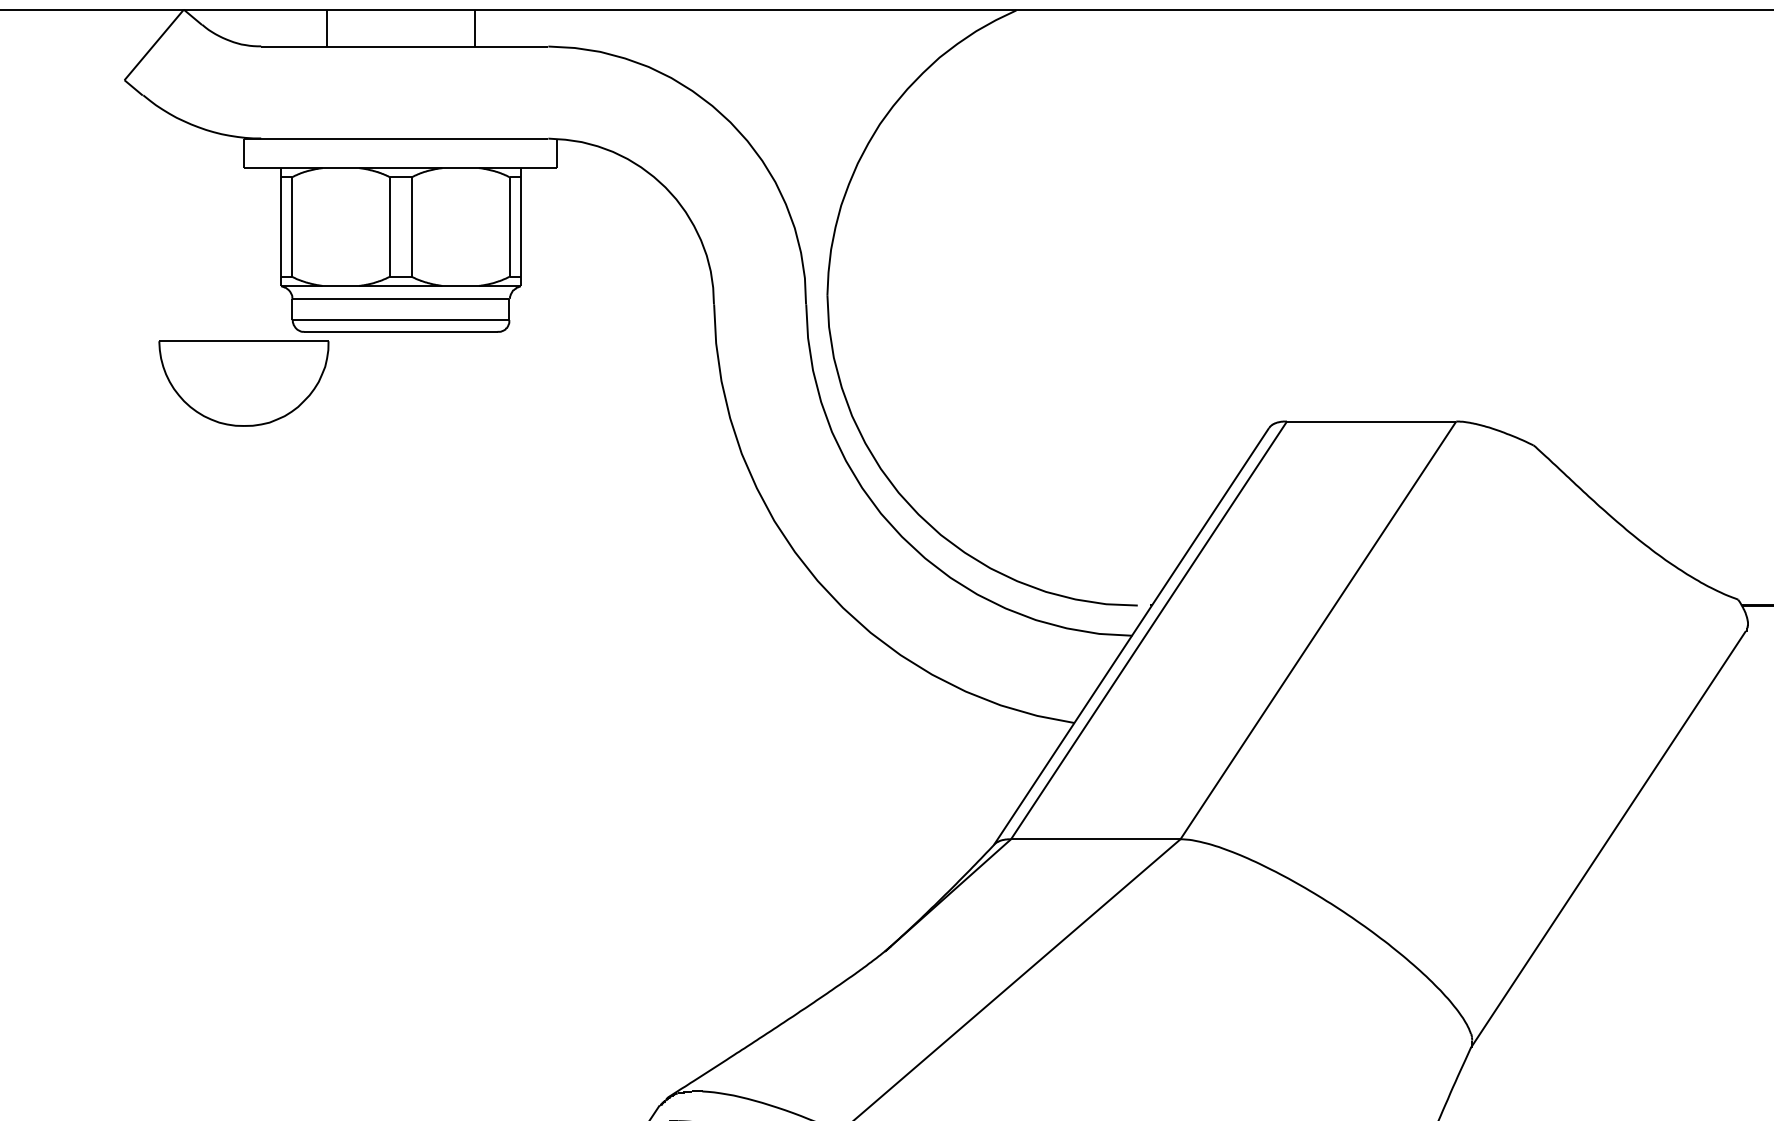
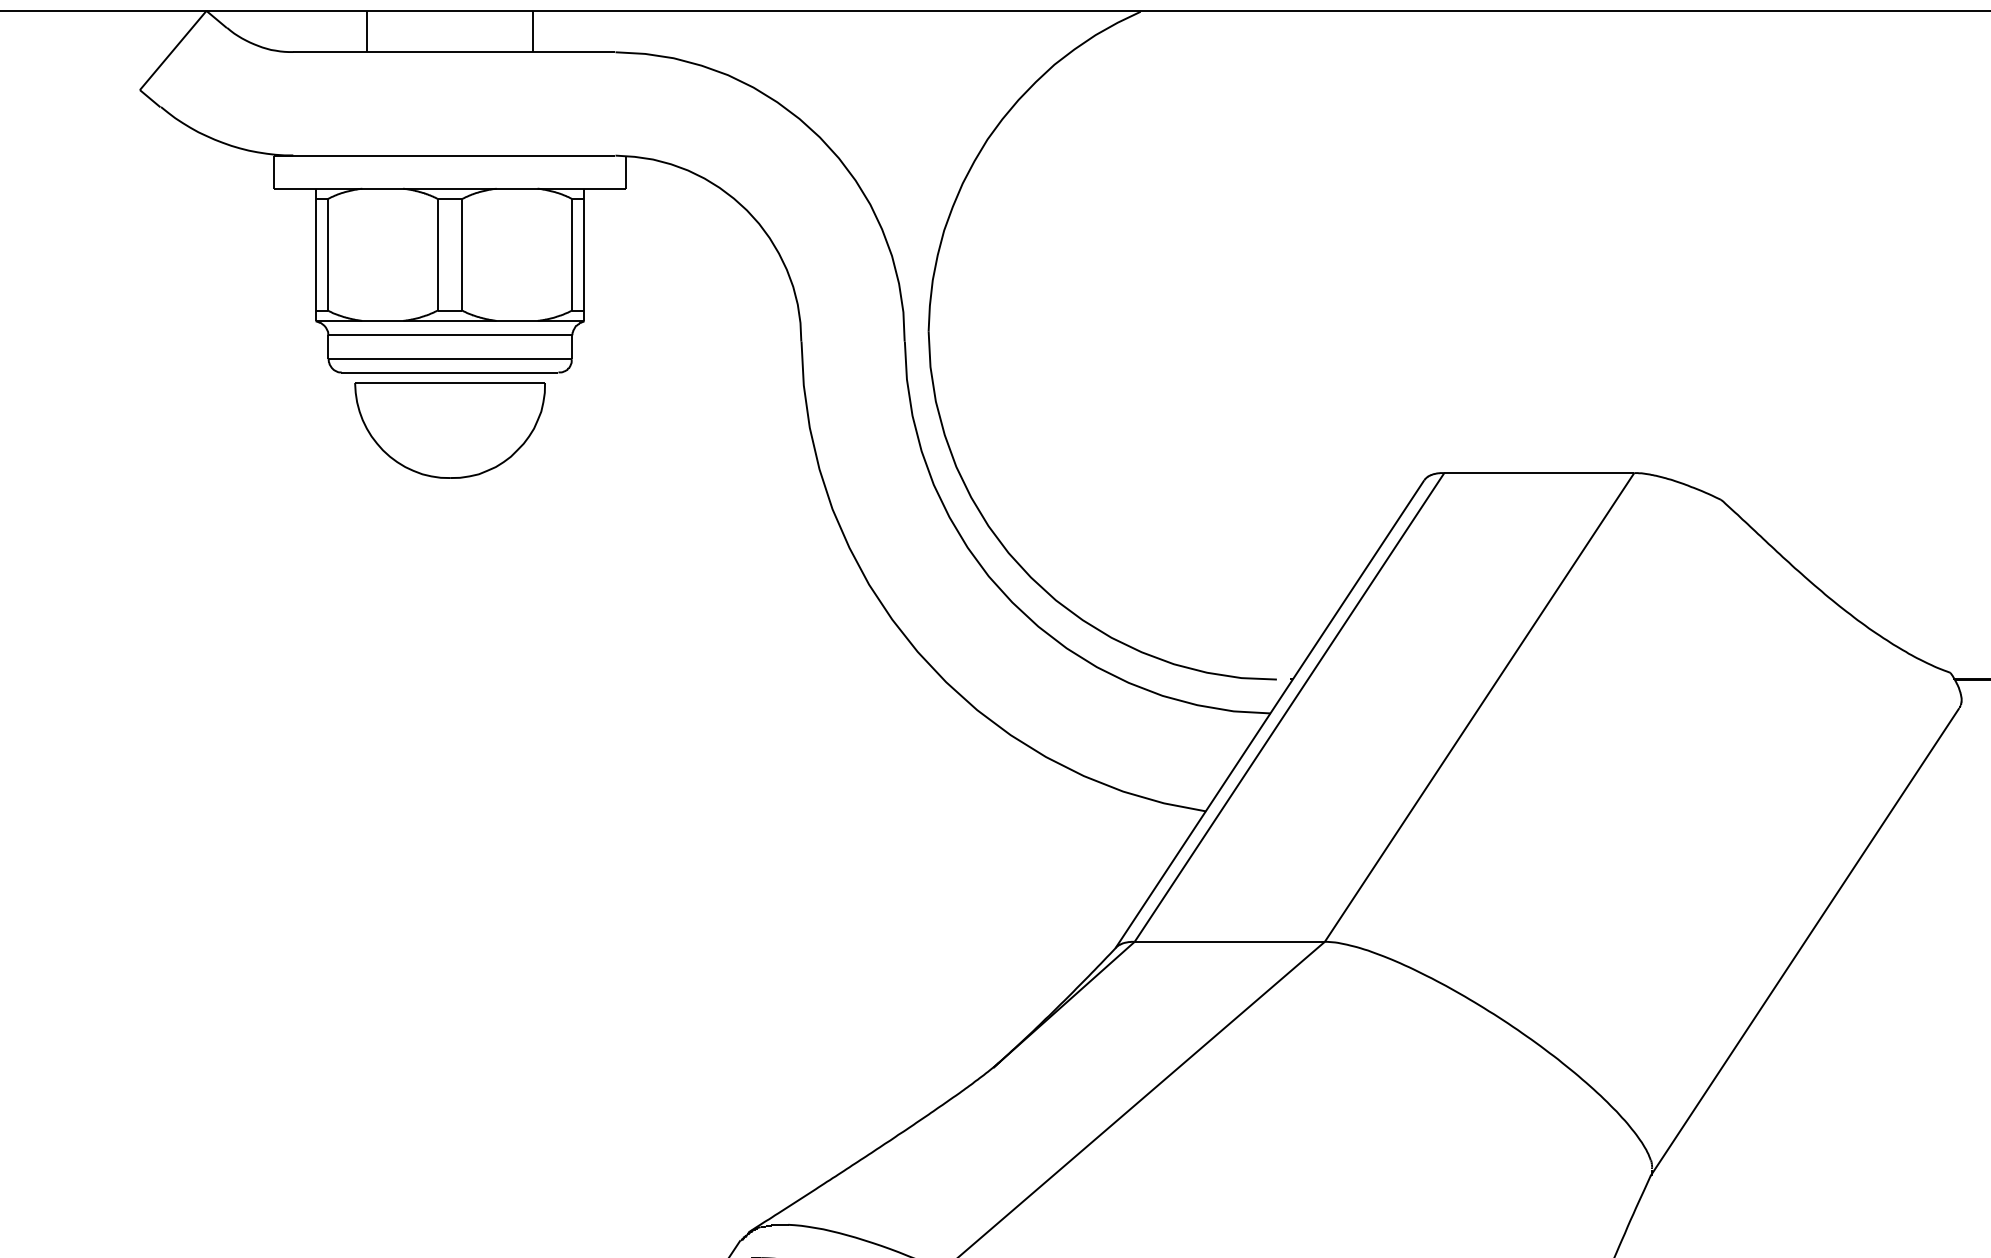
part: (243, 383) -> (449, 430), moved

